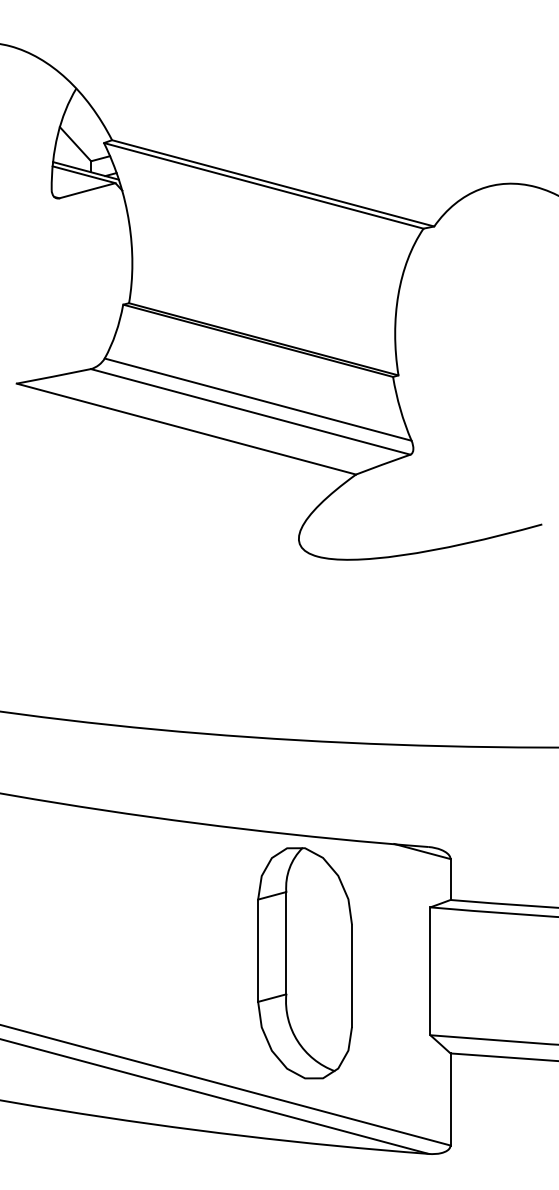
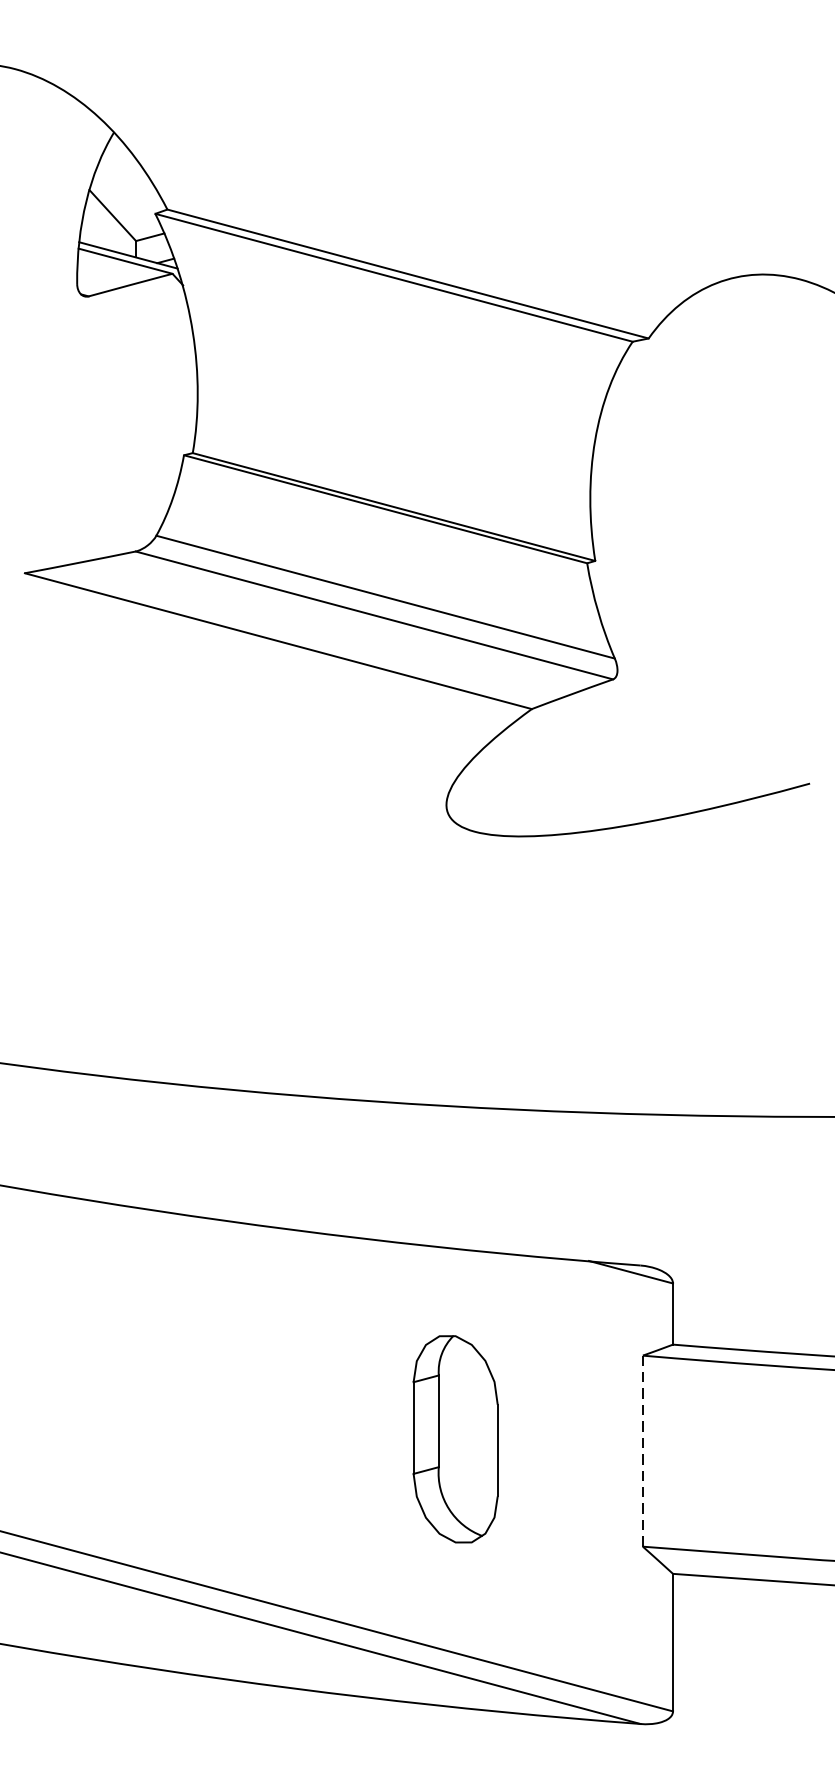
part: (304, 963) -> (454, 1439), size x0.6
line: (430, 971) -> (643, 1451), solid -> dashed

